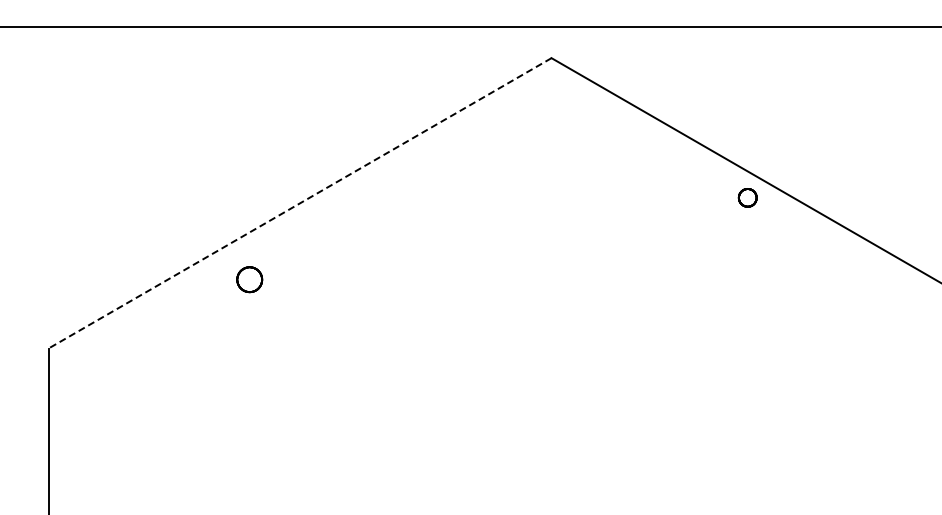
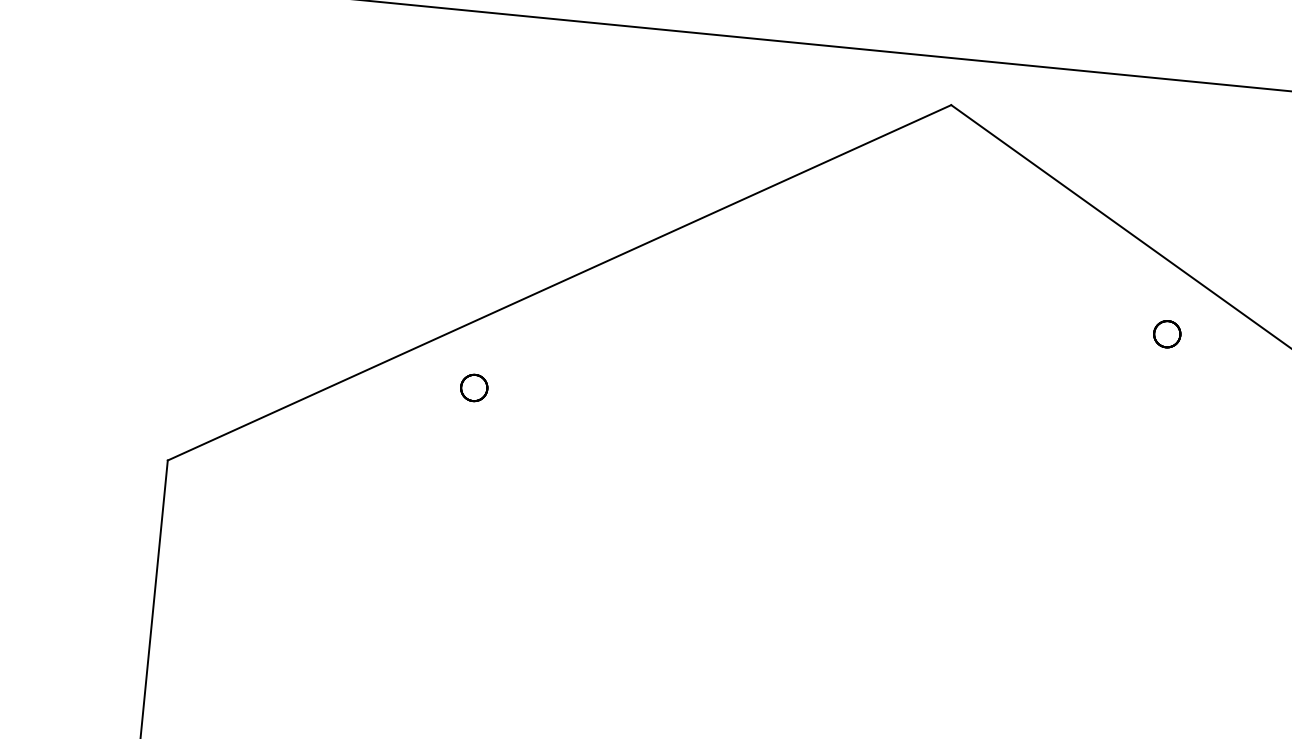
part: (747, 197) -> (1166, 333), moved
line: (299, 203) -> (558, 282), dashed -> solid
part: (249, 279) -> (474, 387), size x0.71

